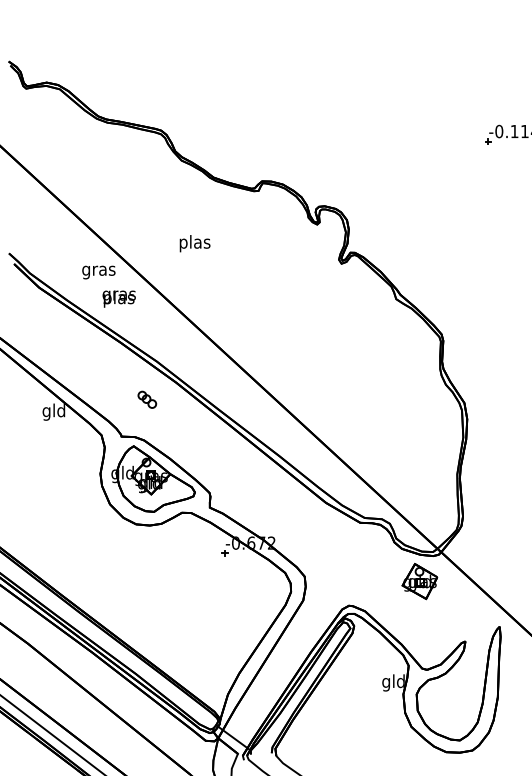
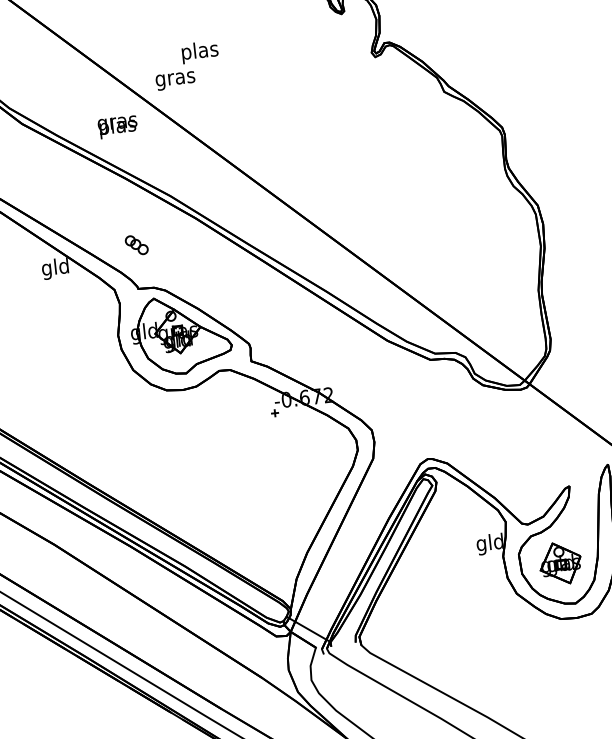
text: (98, 272) -> (175, 80), moved
part: (147, 399) -> (136, 244), moved
part: (419, 581) -> (560, 563), moved

